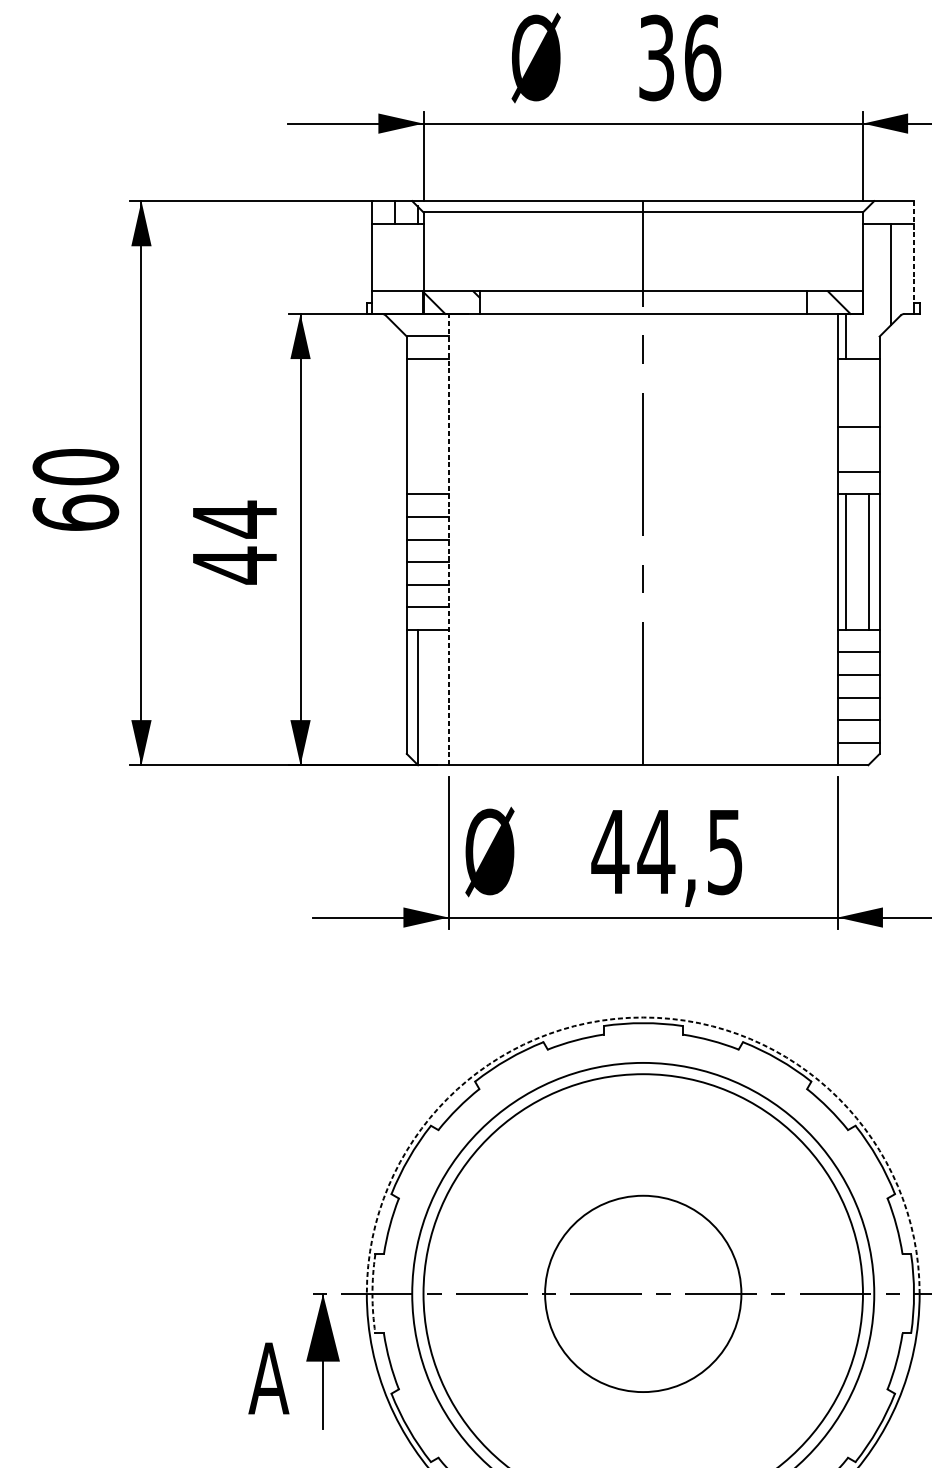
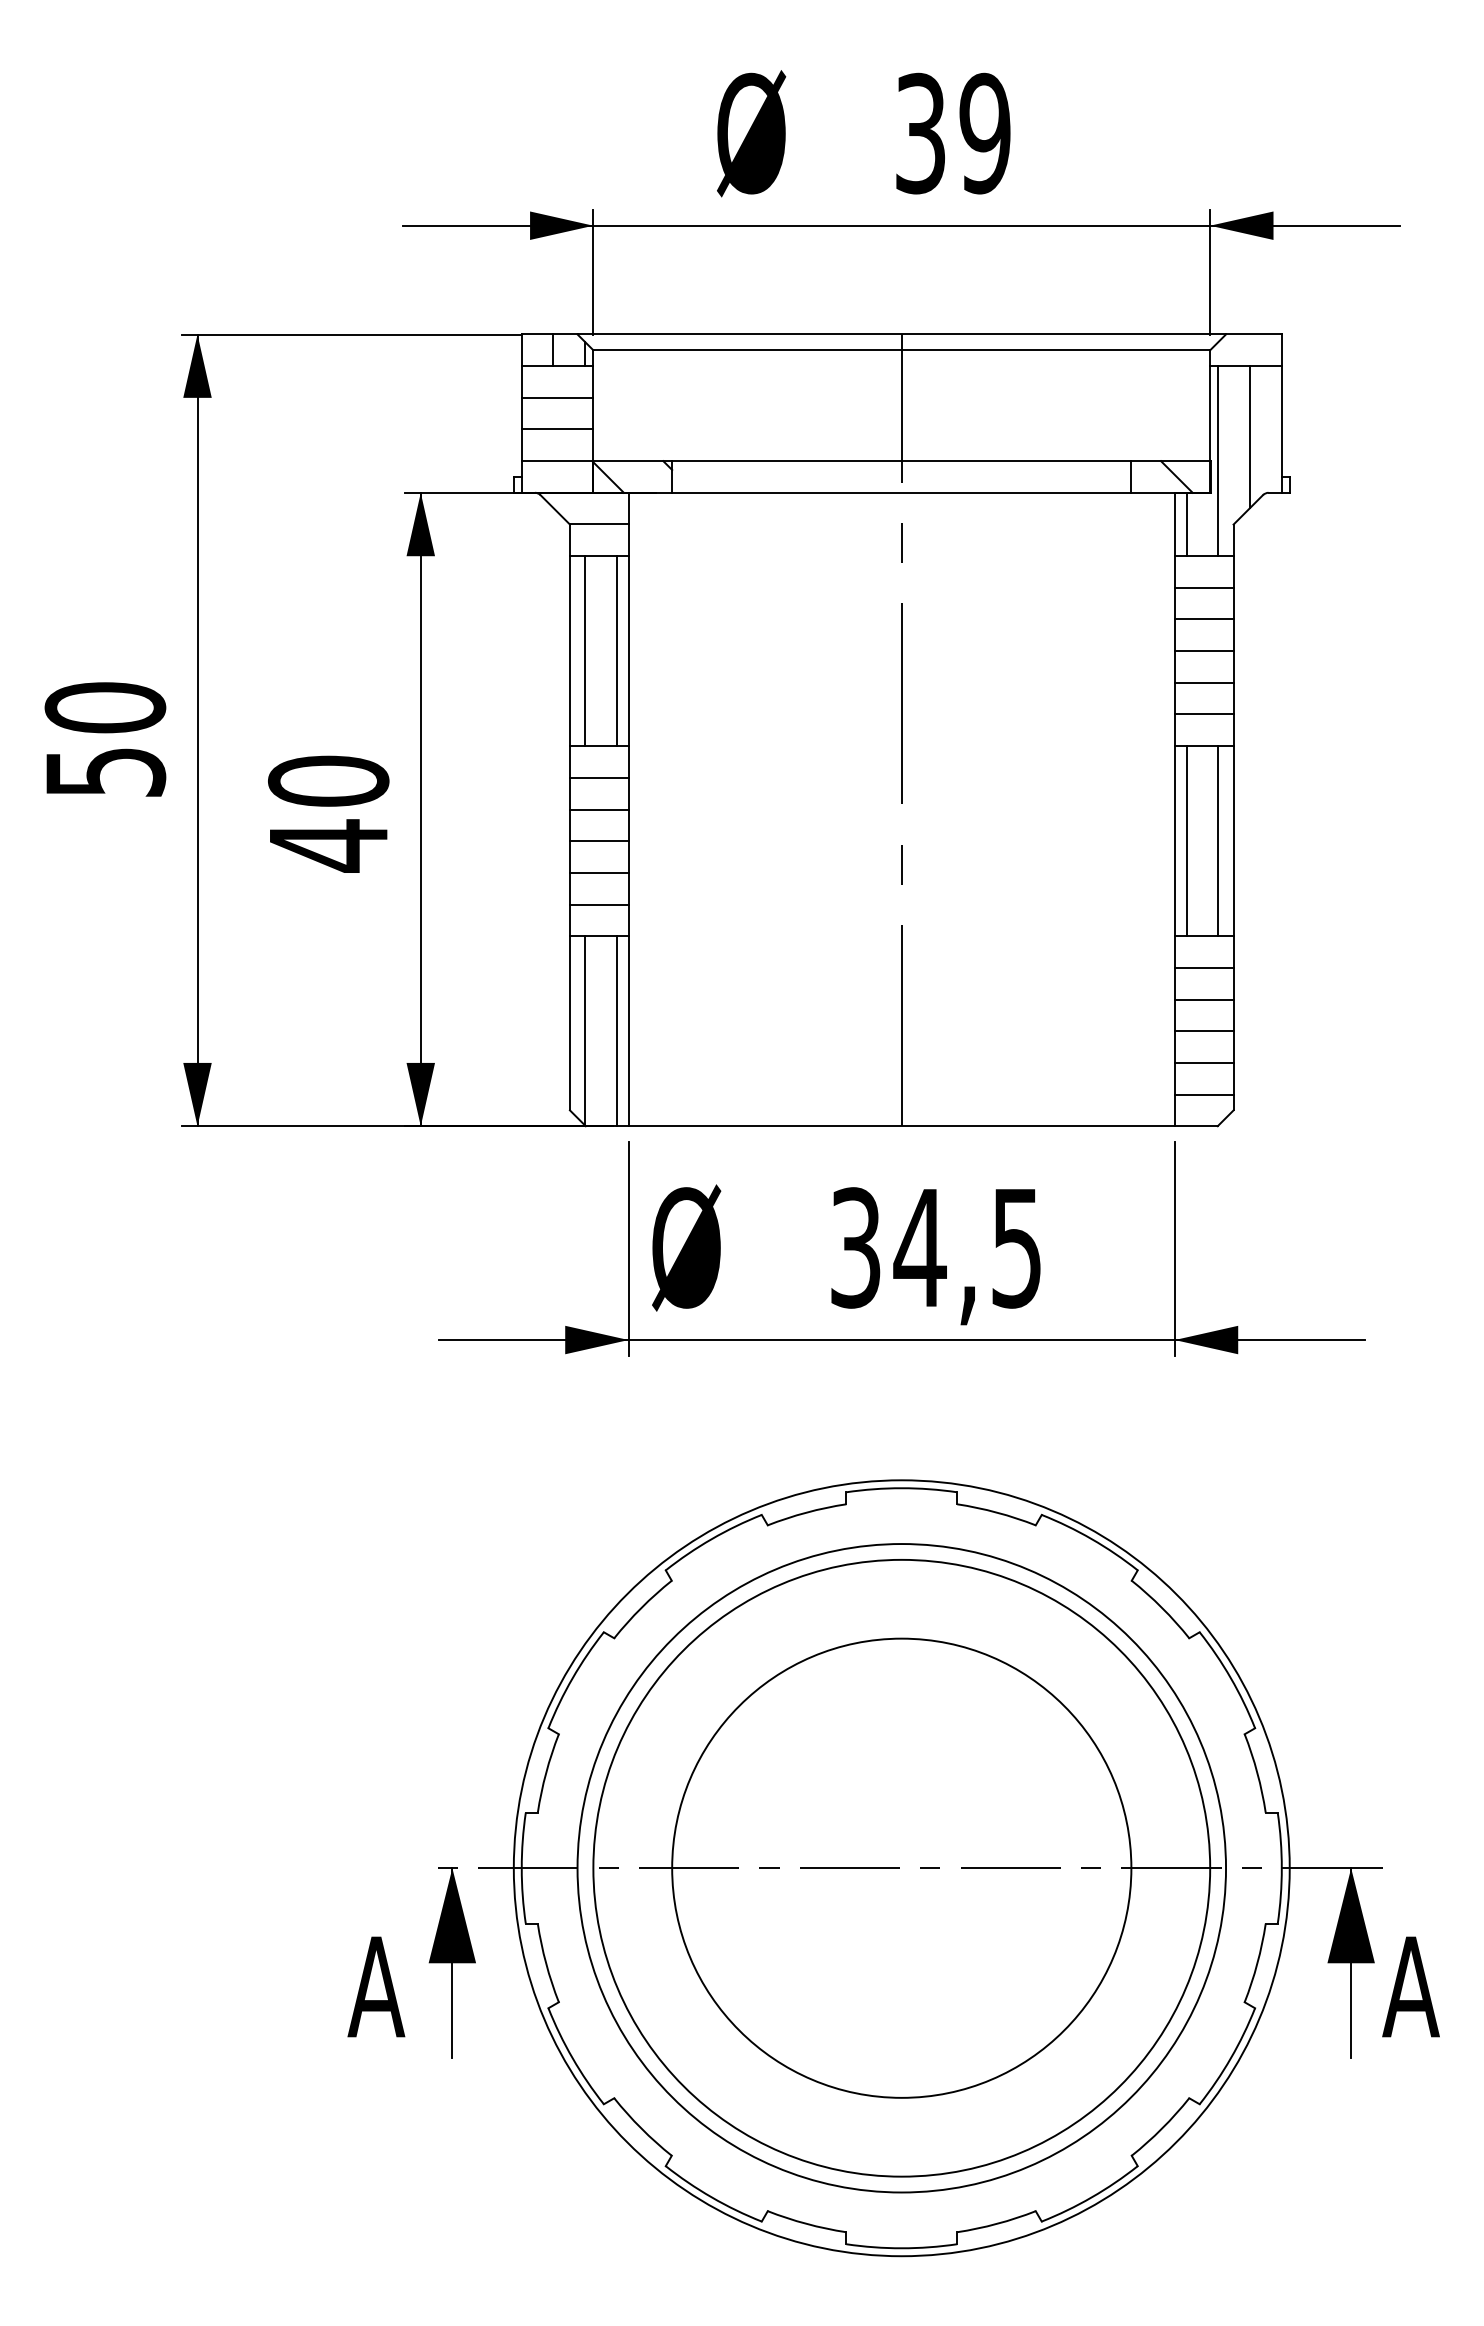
text: (702, 57) -> (985, 133), 36 -> 39
line: (397, 246) -> (557, 397), added
line: (913, 252) -> (1281, 406), dashed -> solid
line: (397, 268) -> (557, 429), added
line: (868, 291) -> (1218, 461), added
line: (858, 381) -> (1203, 587), added
line: (858, 404) -> (1203, 619), added
line: (417, 426) -> (585, 651), added
line: (439, 426) -> (616, 651), added
line: (858, 449) -> (1203, 682), added
text: (75, 512) -> (105, 771), 60 -> 50
text: (234, 519) -> (328, 781), 44 -> 40
line: (448, 539) -> (628, 809), dashed -> solid
line: (439, 697) -> (616, 1031), added
text: (610, 851) -> (855, 1247), 44,5 -> 34,5
arc: (643, 1017) -> (901, 1480), dashed -> solid
circle: (643, 1293) -> (901, 1867), size x1.67
arc: (372, 1294) -> (521, 1868), dashed -> solid

